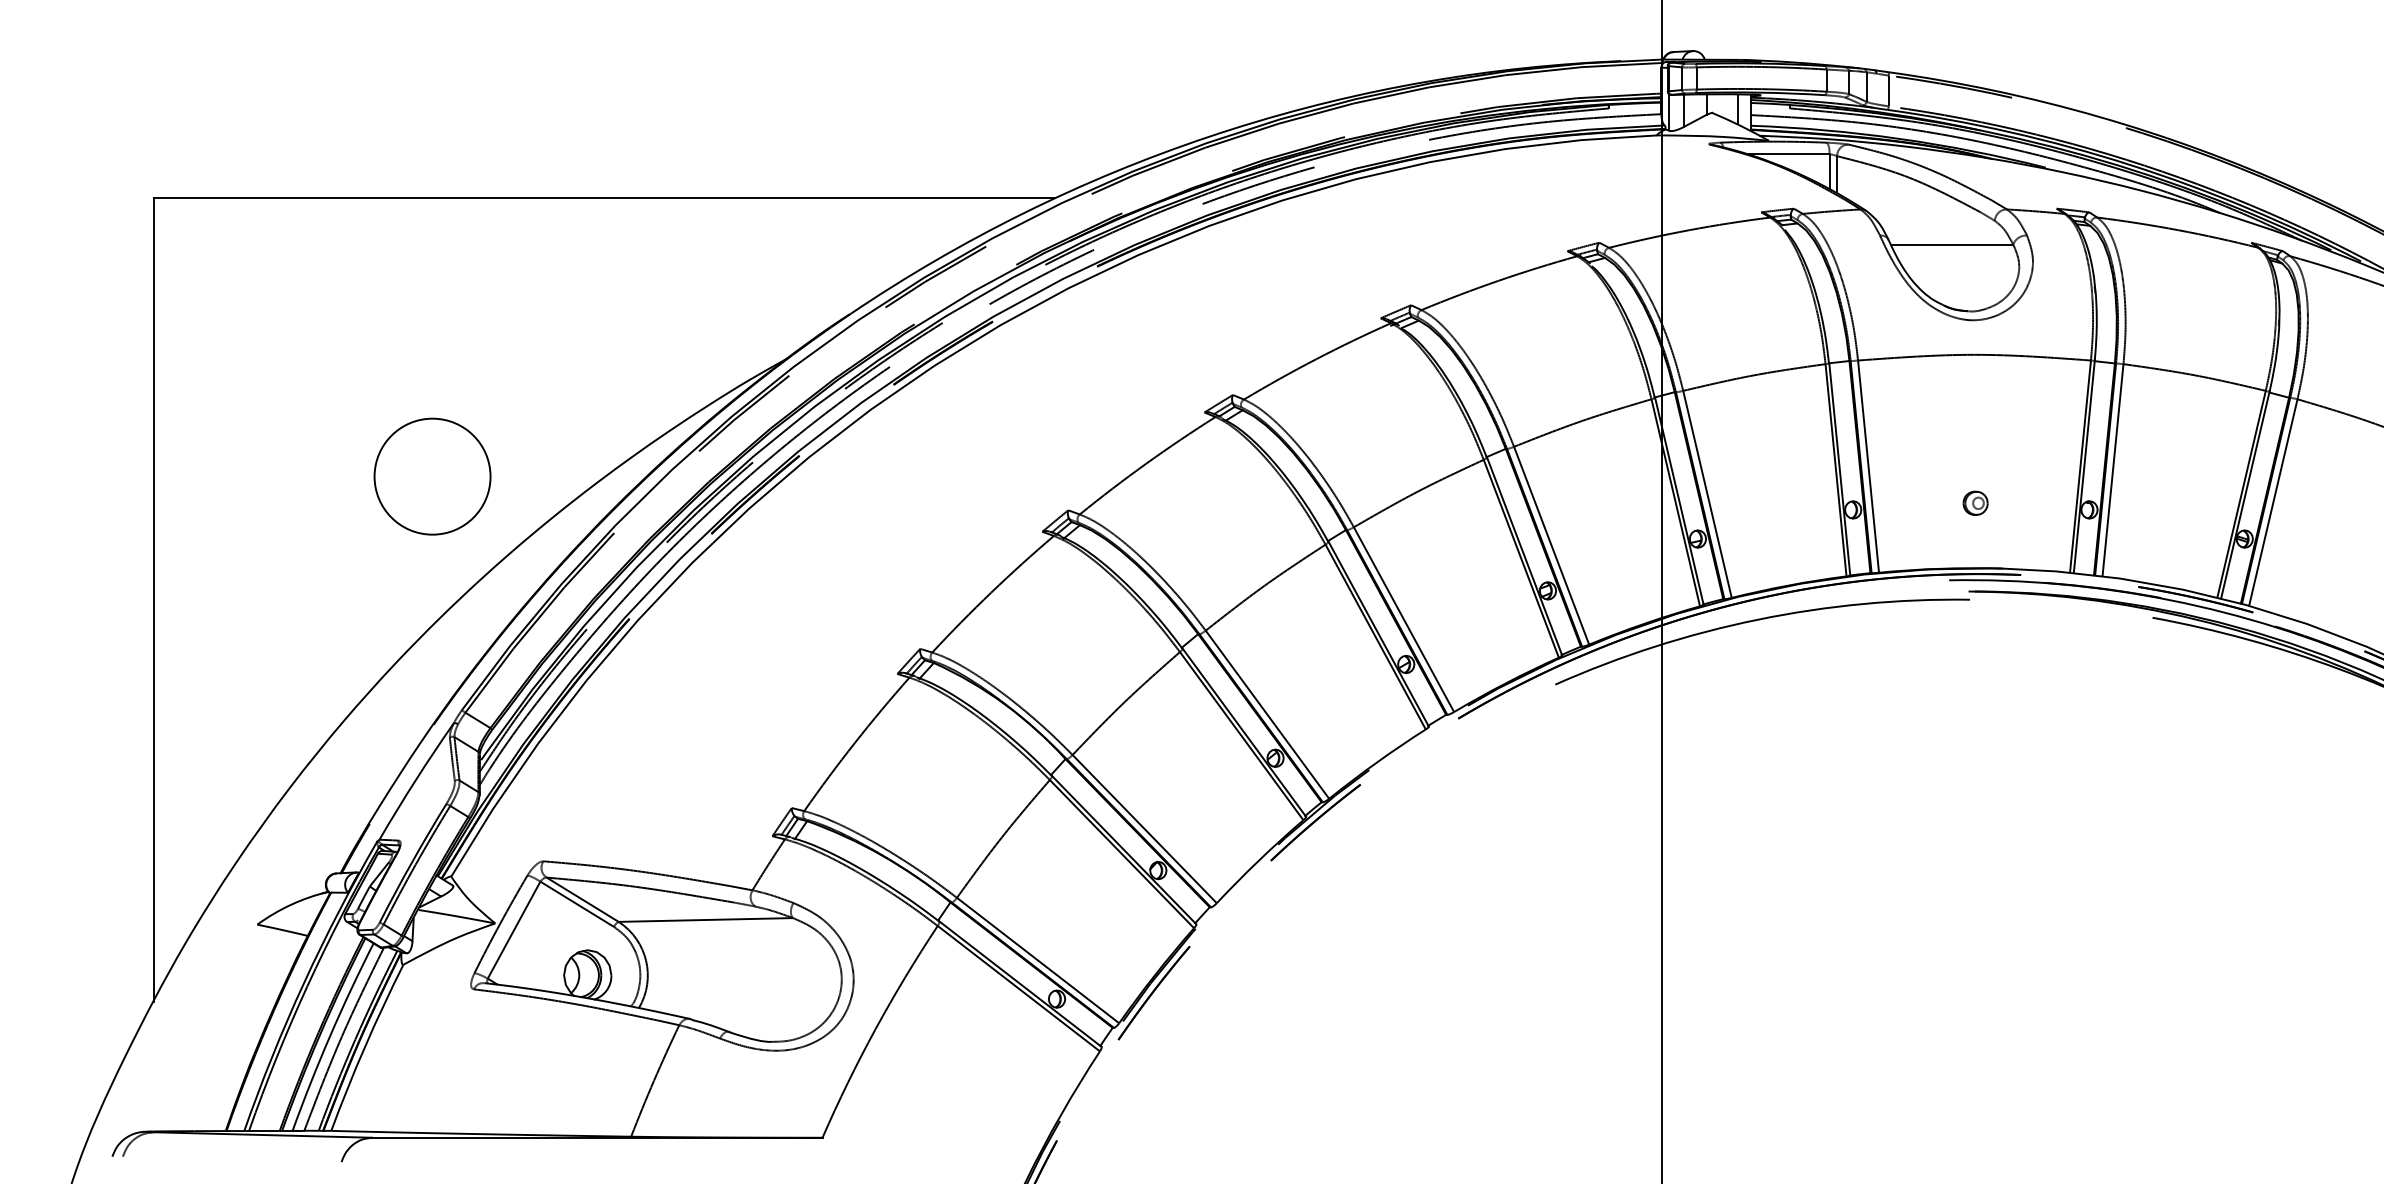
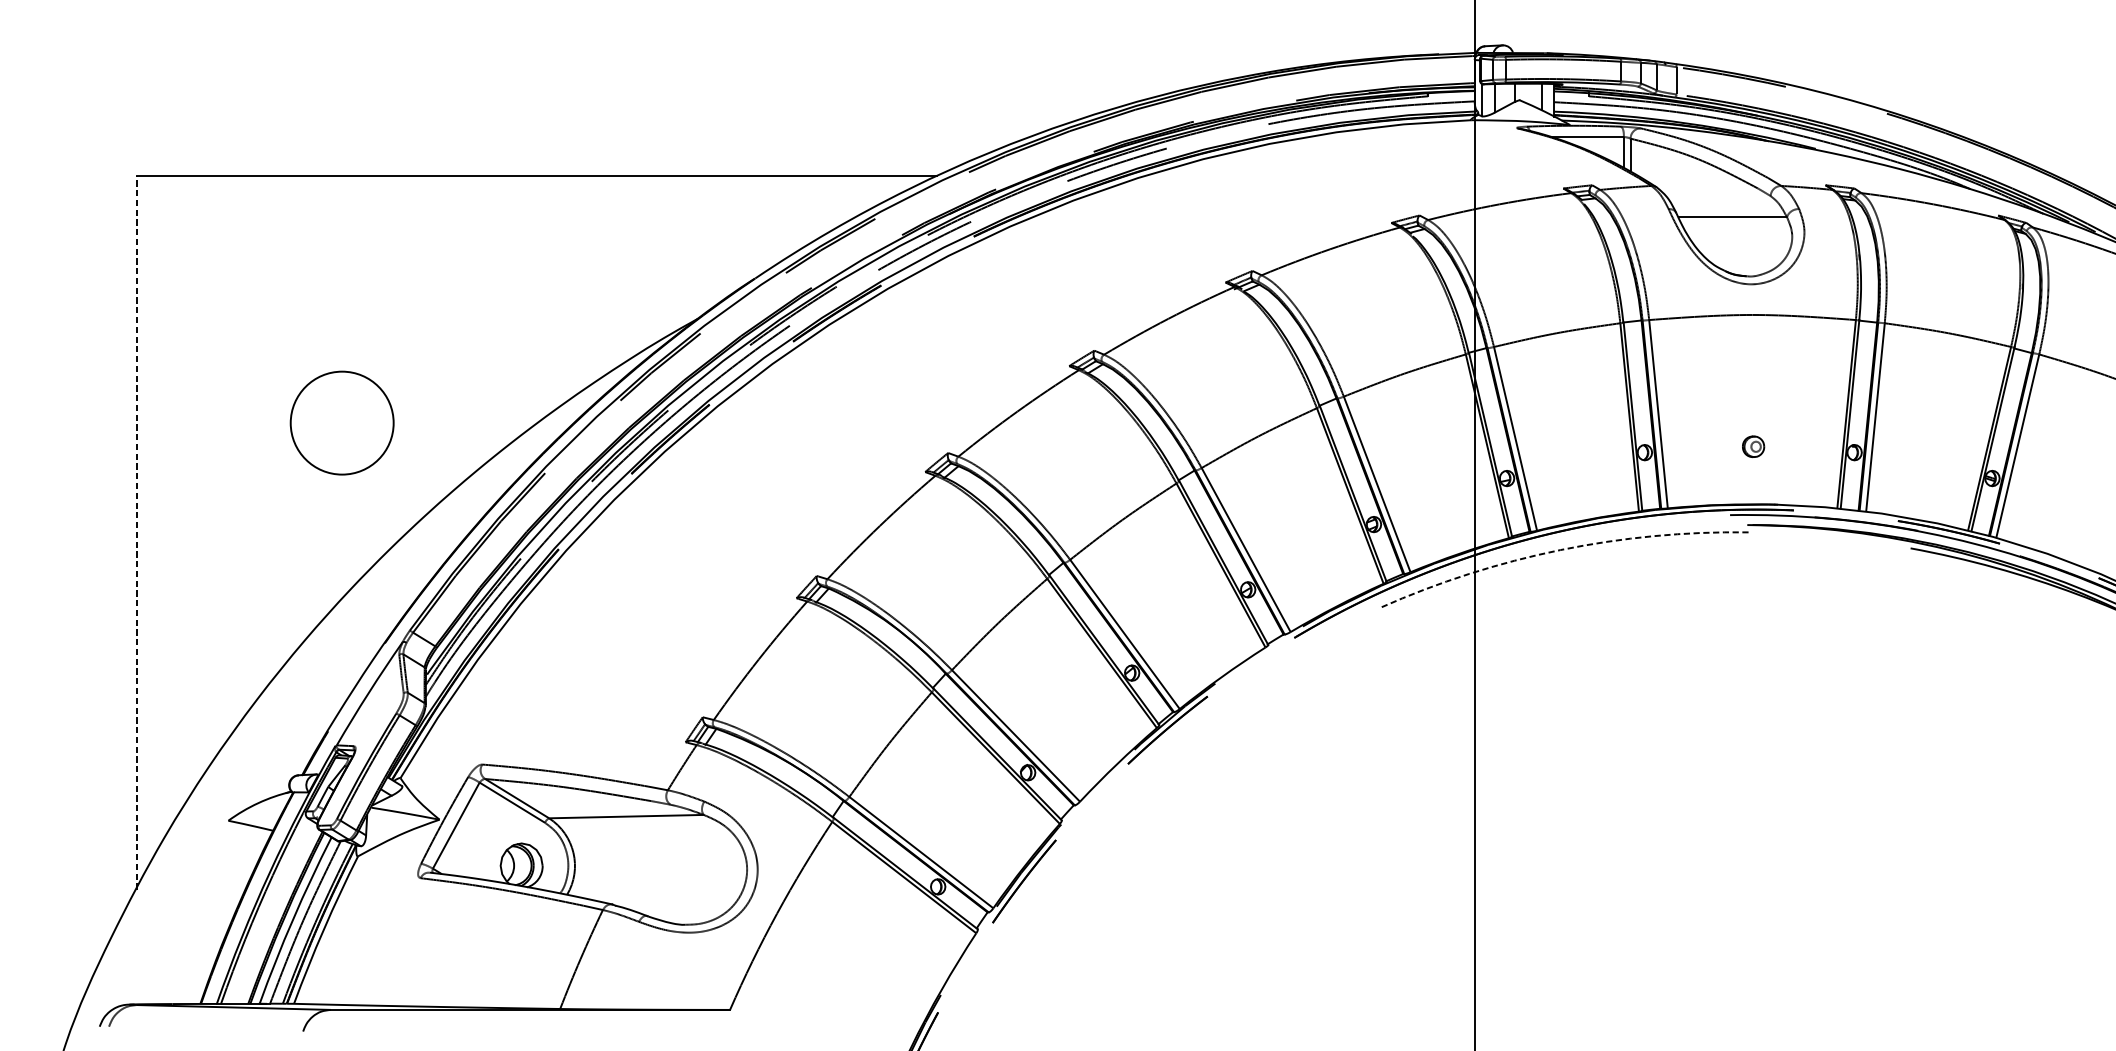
circle: (432, 476) -> (342, 422), moved
line: (154, 600) -> (137, 533), solid -> dashed
arc: (1758, 619) -> (1560, 549), solid -> dashed

